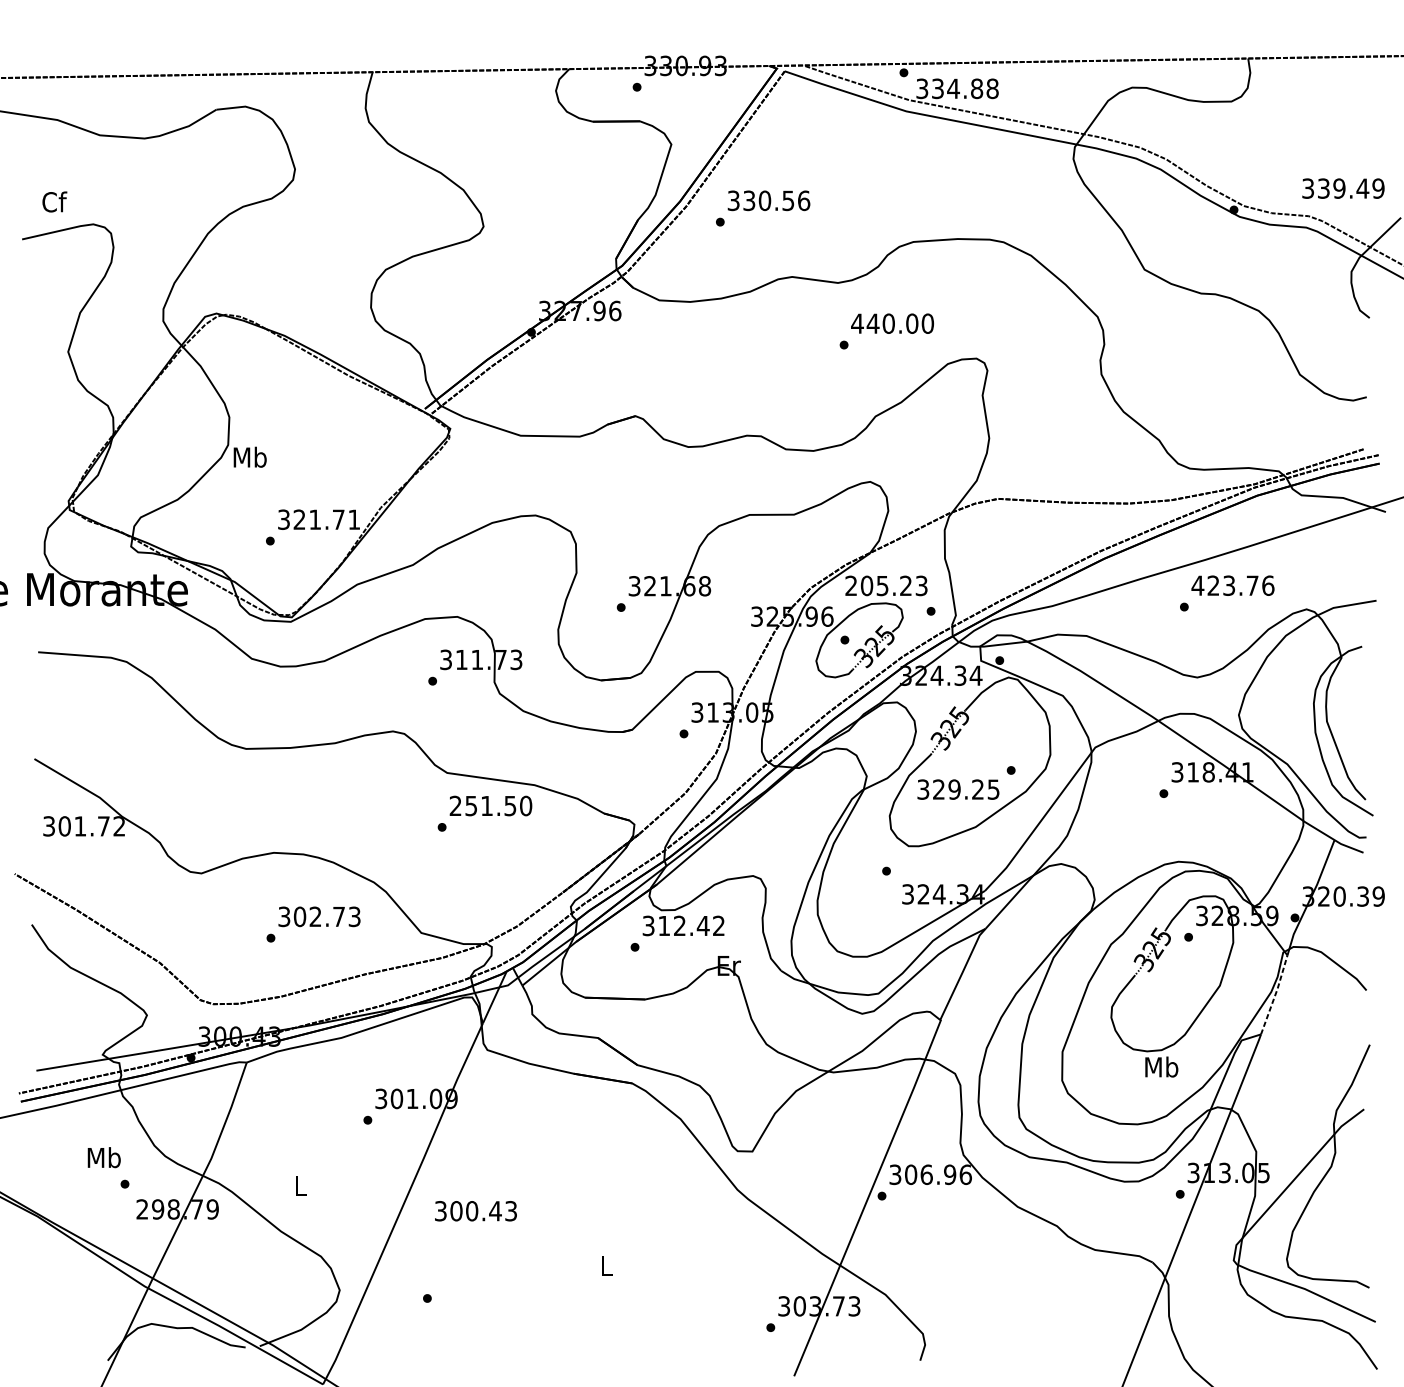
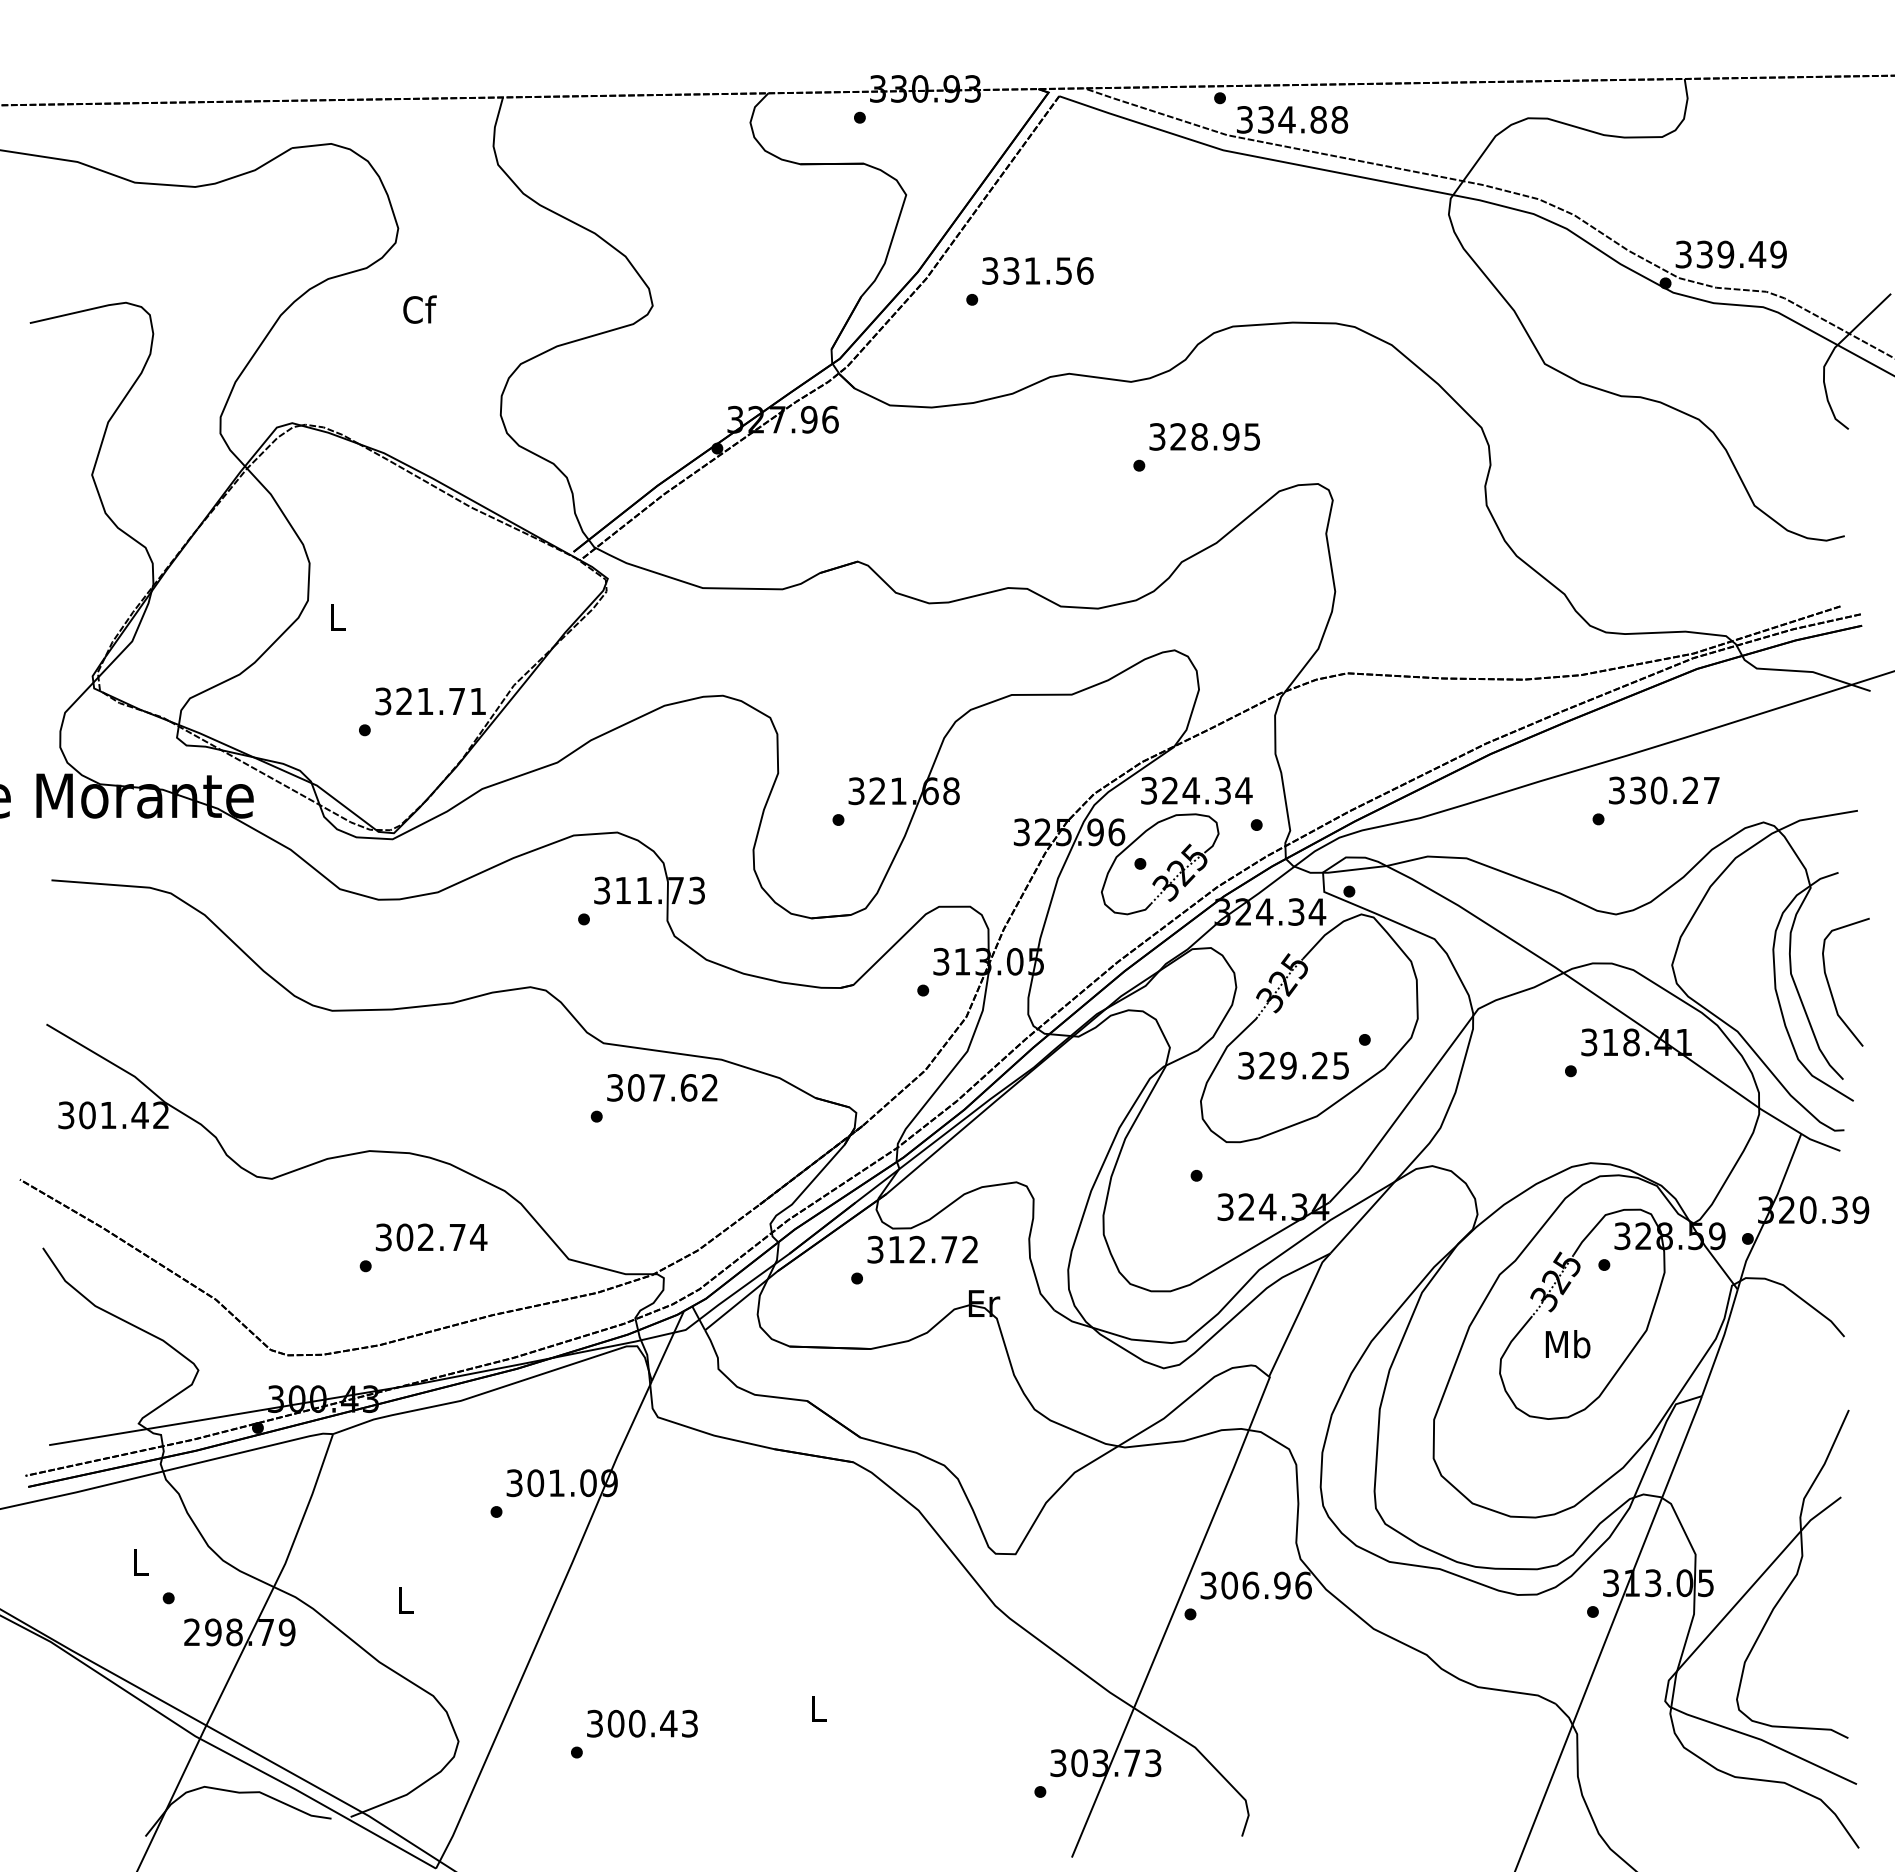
text: (1342, 188) -> (1730, 254), moved
text: (764, 200) -> (1032, 270), 330.56 -> 331.56
text: (54, 201) -> (419, 309), moved
text: (892, 323) -> (1204, 436), 440.00 -> 328.95
text: (250, 457) -> (337, 617), Mb -> L
text: (886, 585) -> (1196, 790), 205.23 -> 324.34
text: (1233, 585) -> (1664, 790), 423.76 -> 330.27
curve: (1356, 730) -> (1830, 986), added
text: (490, 805) -> (662, 1087), 251.50 -> 307.62
text: (103, 826) -> (139, 1115), 301.72 -> 301.42
text: (354, 916) -> (478, 1237), 302.73 -> 302.74
text: (702, 925) -> (948, 1249), 312.42 -> 312.72
line: (1275, 994) -> (1721, 1342), dashed -> solid
text: (1161, 1067) -> (1567, 1344), moved
text: (104, 1157) -> (140, 1562), Mb -> L
text: (476, 1211) -> (642, 1723), moved

